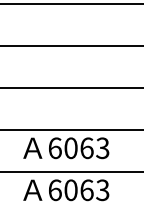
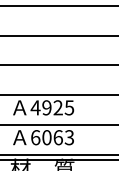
text: (78, 147) -> (52, 107), 6063 -> 4925

